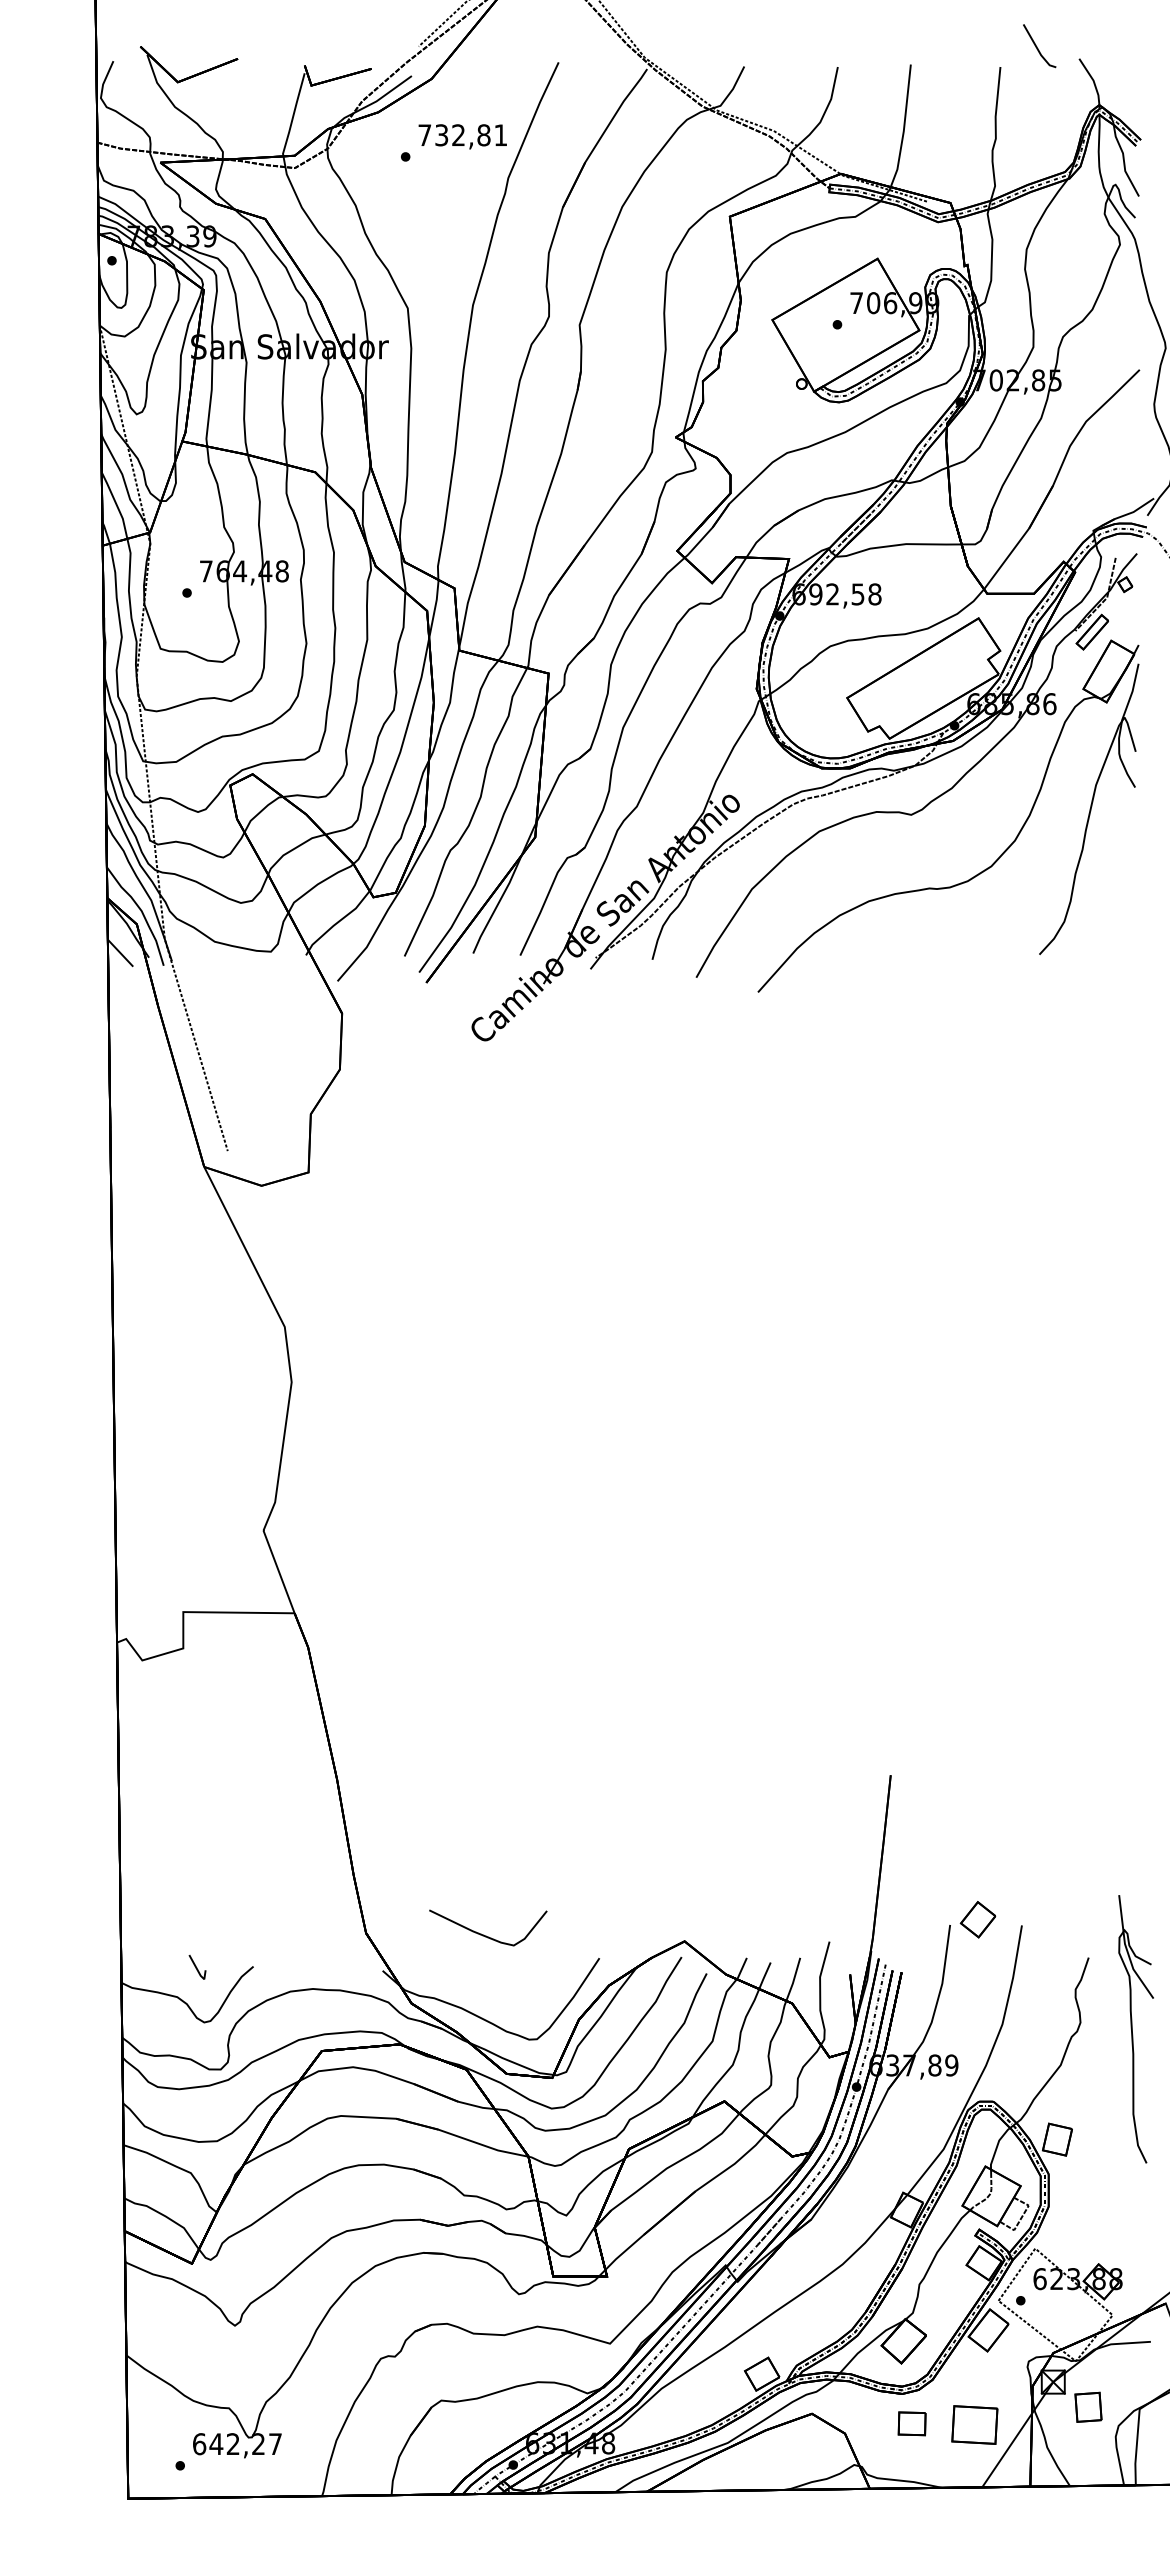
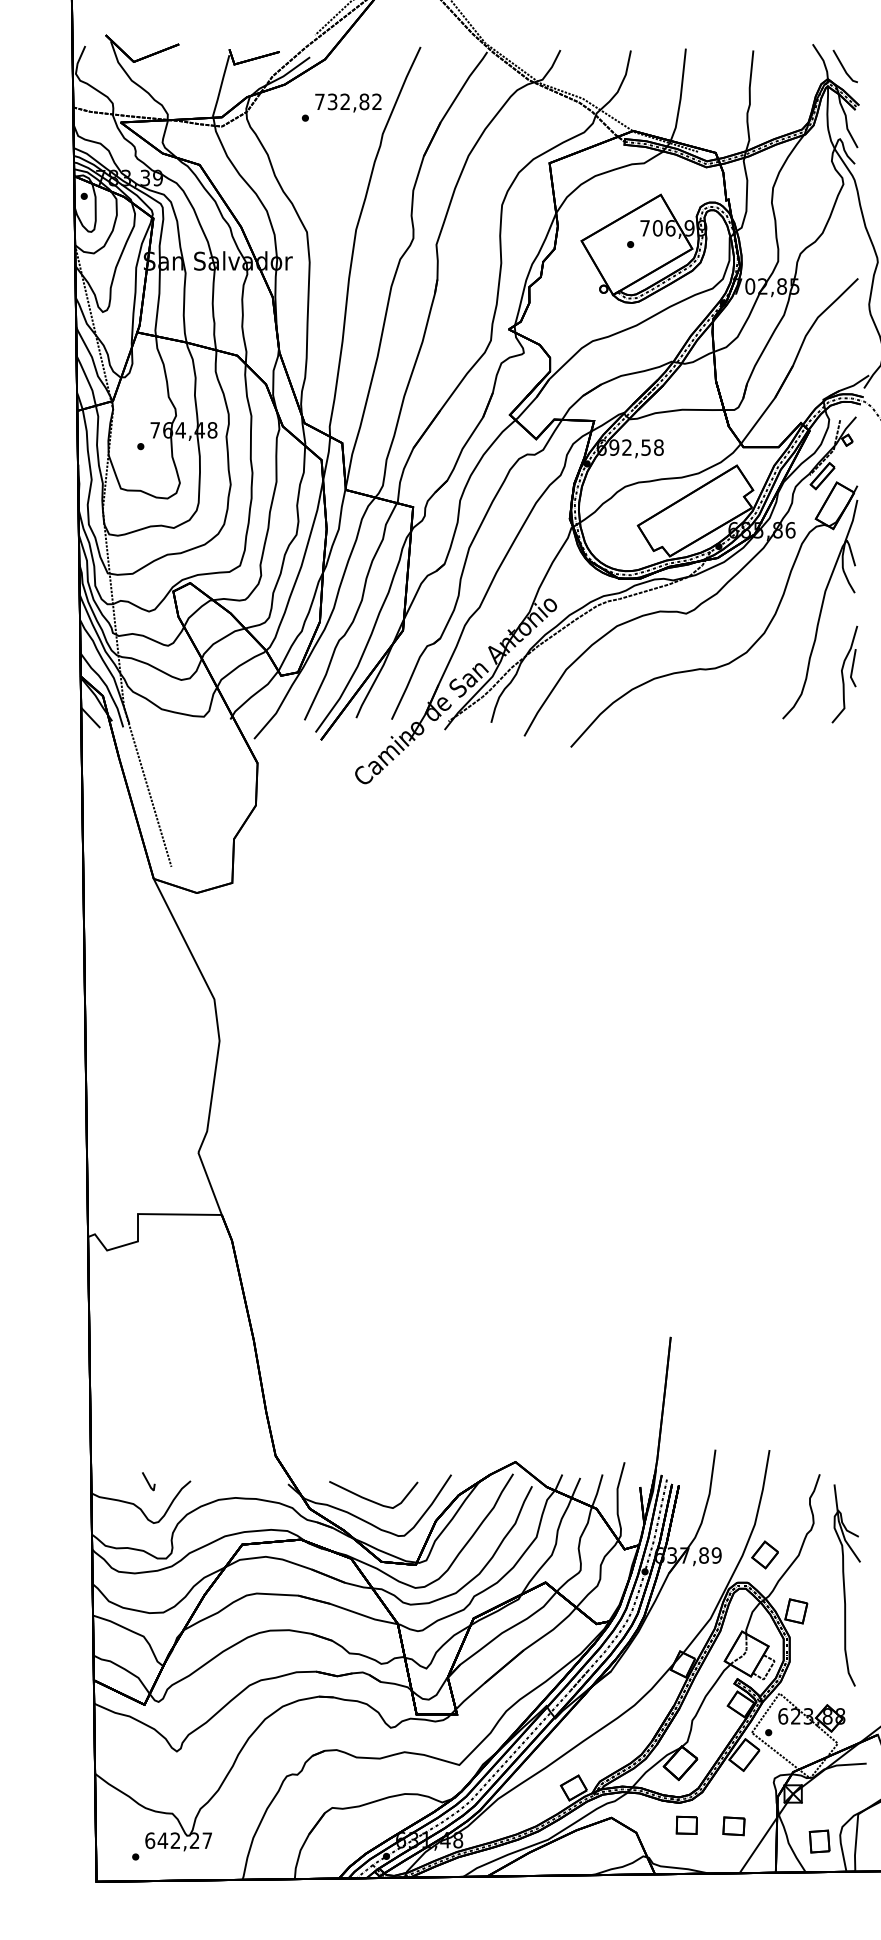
line: (1037, 46) -> (843, 66), moved
text: (500, 134) -> (376, 101), 732,81 -> 732,82
part: (1121, 895) -> (844, 674), added
part: (977, 1919) -> (764, 1554), moved
curve: (486, 1935) -> (372, 1500), moved
part: (1135, 2029) -> (846, 1585), moved
part: (1088, 2406) -> (819, 1840), moved
part: (974, 2424) -> (733, 1825), size x0.62

